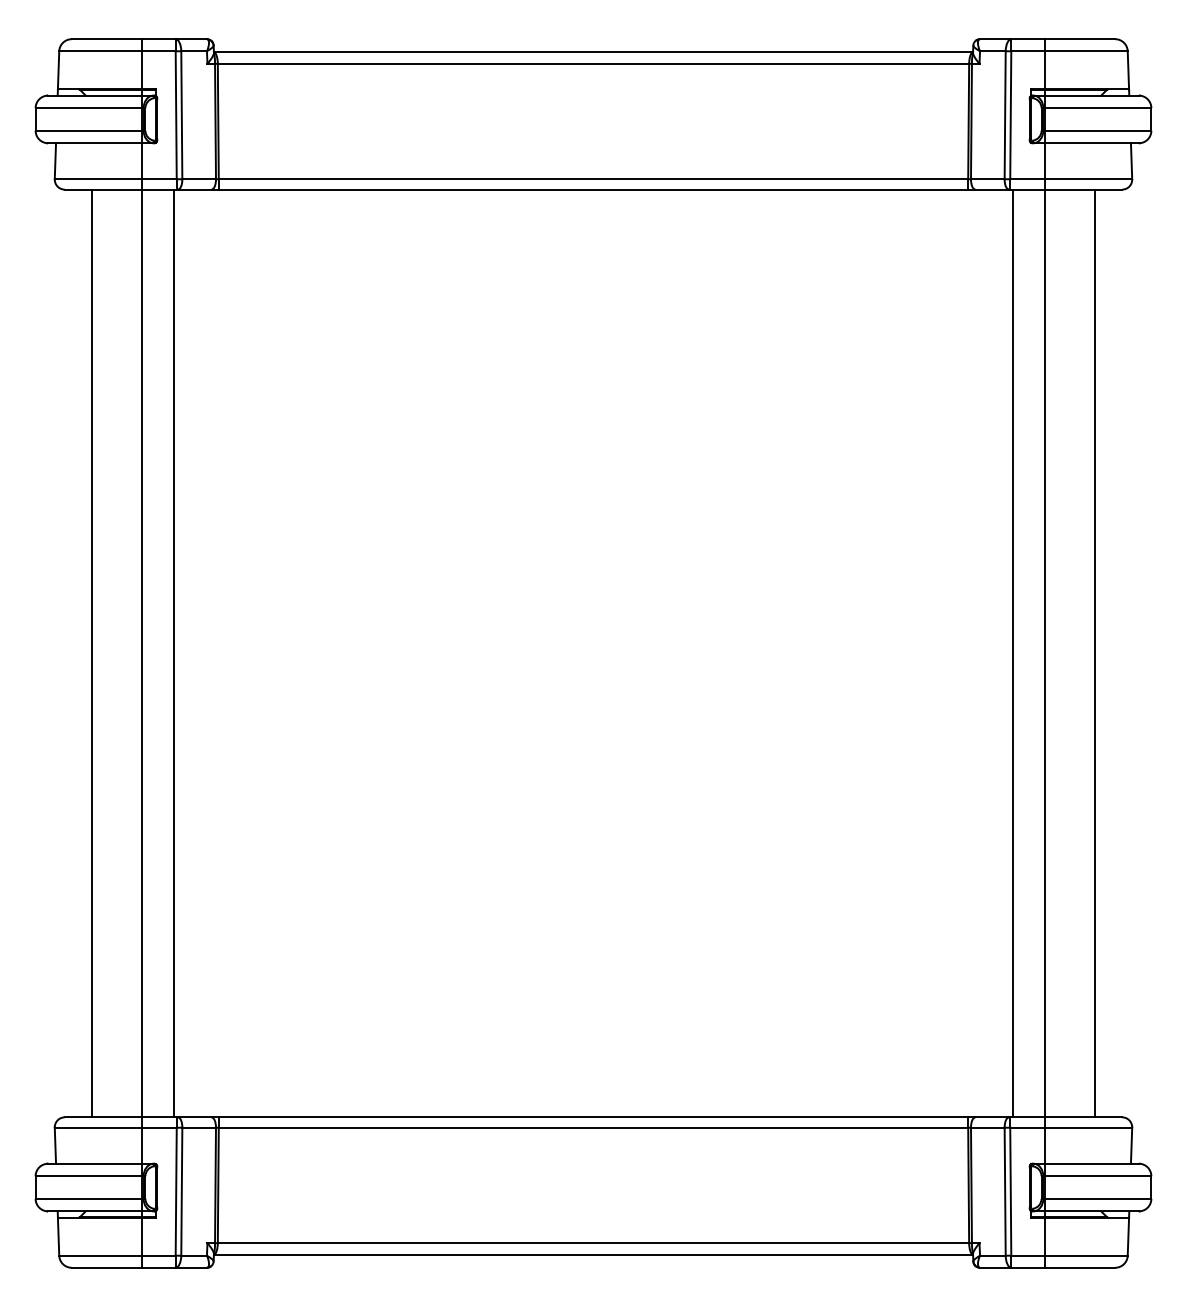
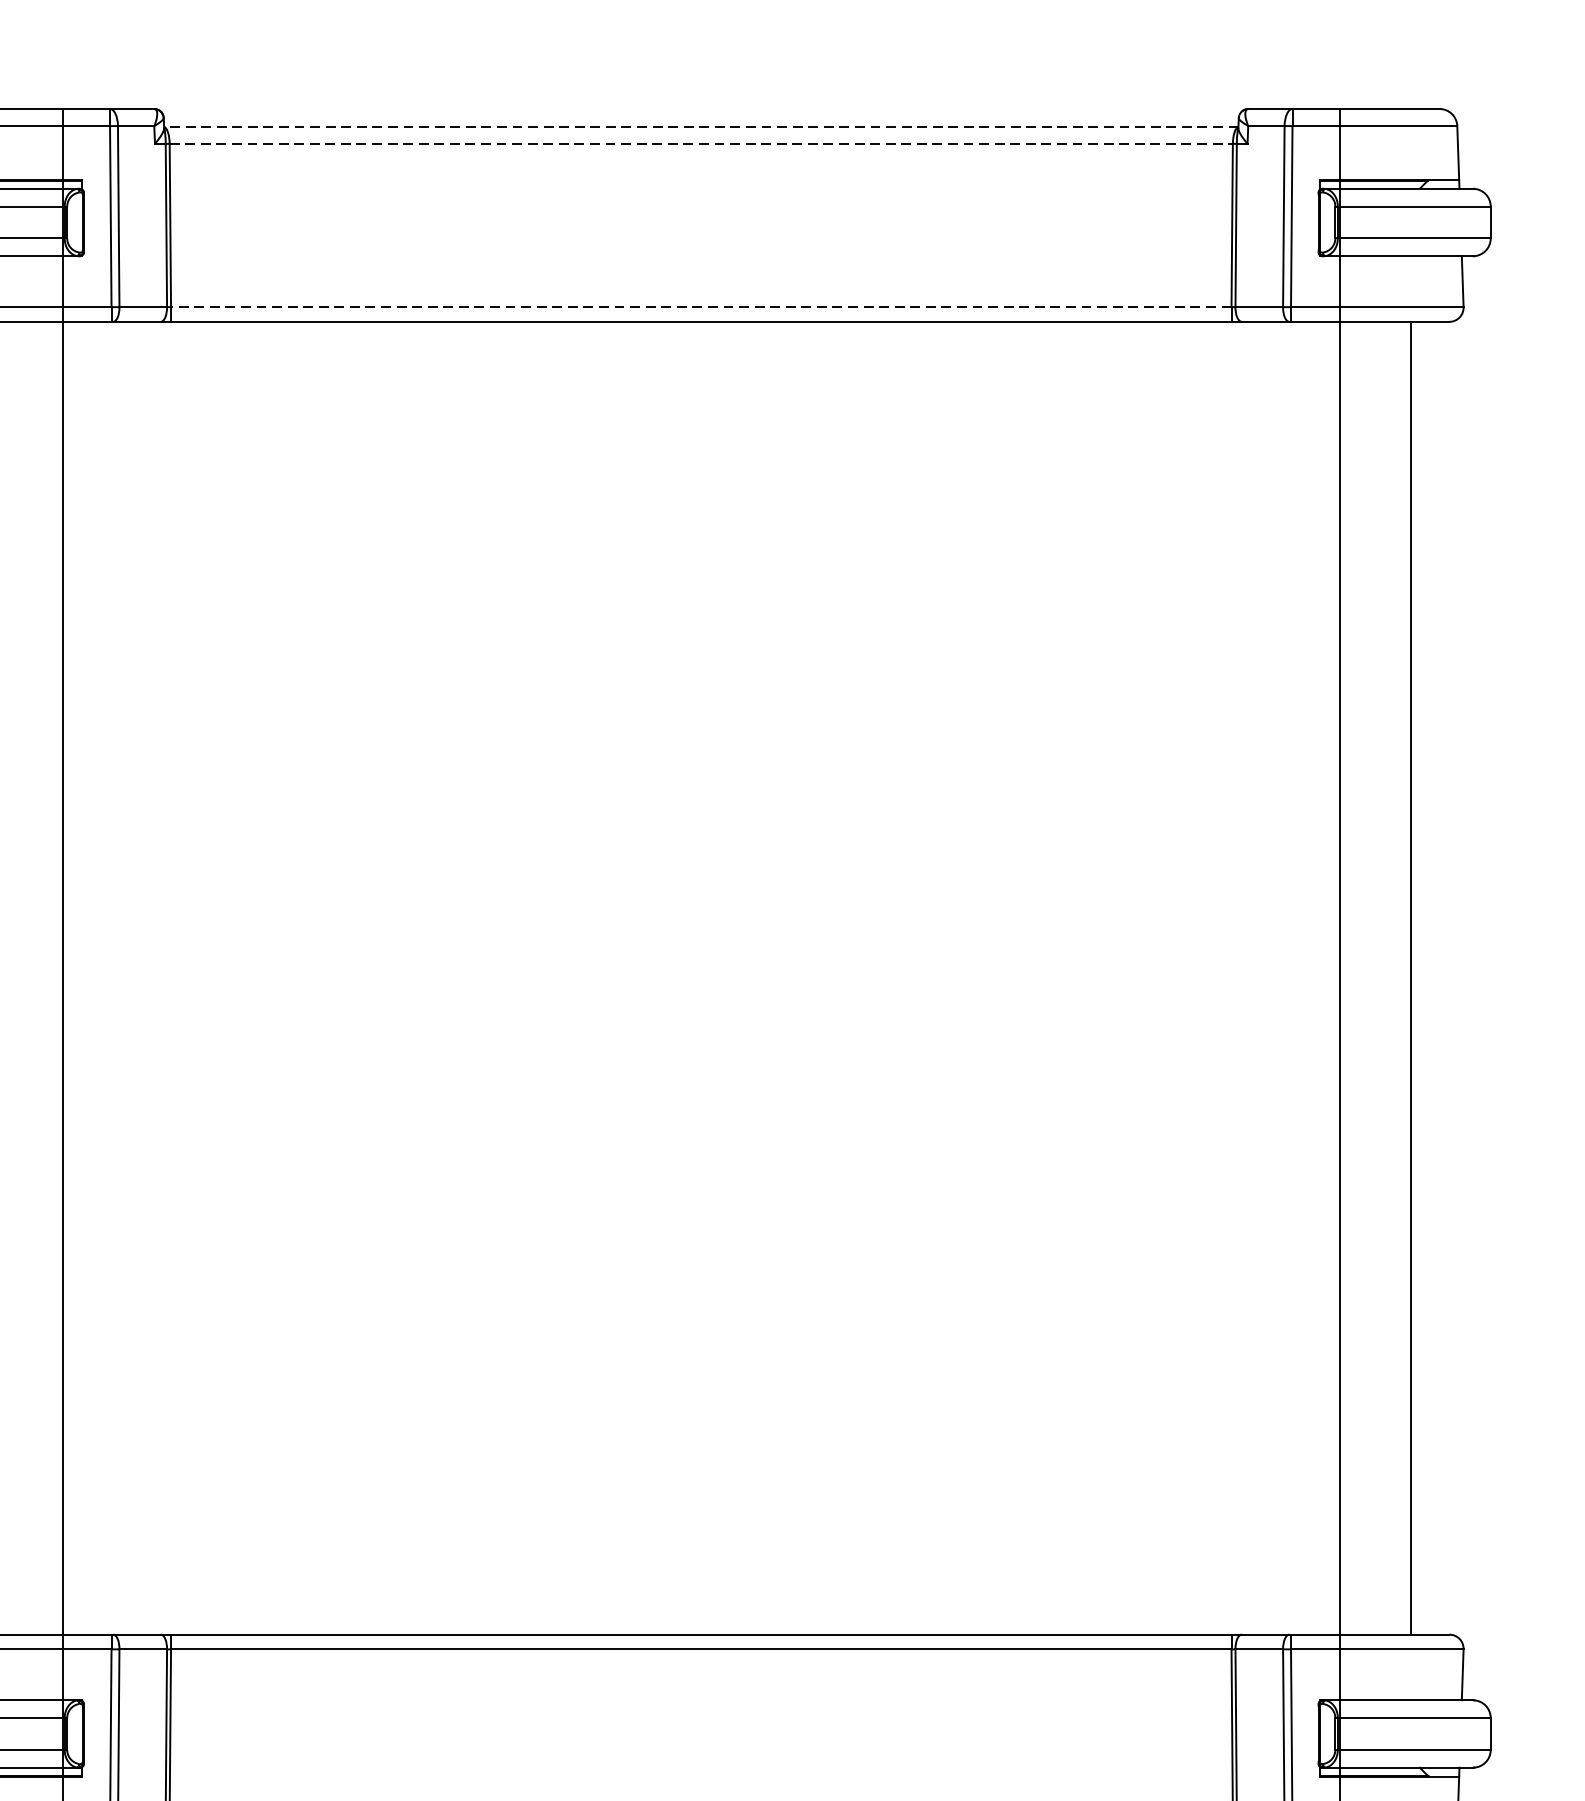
line: (593, 51) -> (701, 126), solid -> dashed
line: (593, 63) -> (701, 143), solid -> dashed
line: (593, 179) -> (701, 307), solid -> dashed
line: (173, 653) -> (106, 978), removed
line: (1013, 653) -> (1295, 978), removed

